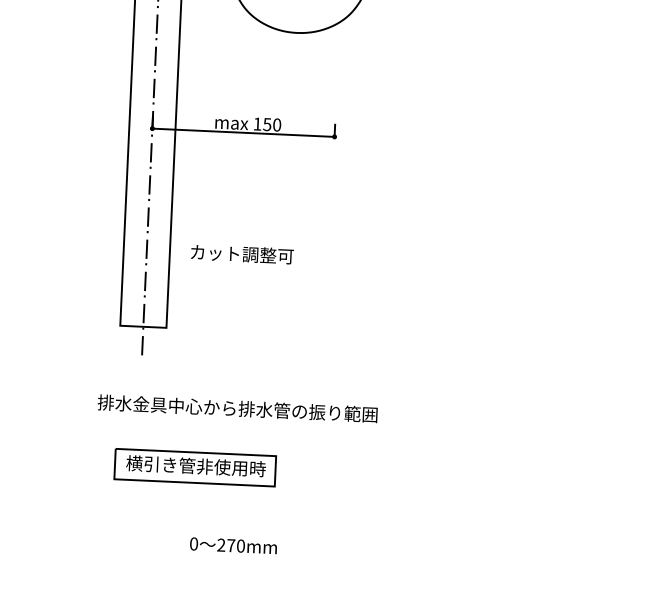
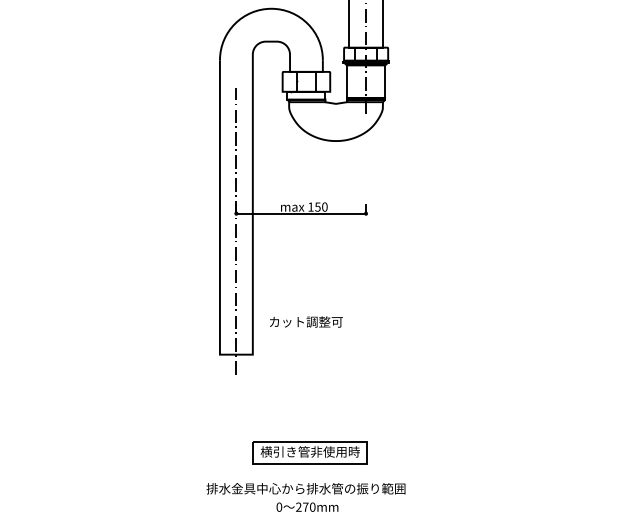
text: (242, 253) -> (306, 321), moved
text: (237, 408) -> (305, 488), moved
part: (194, 466) -> (309, 452), moved

